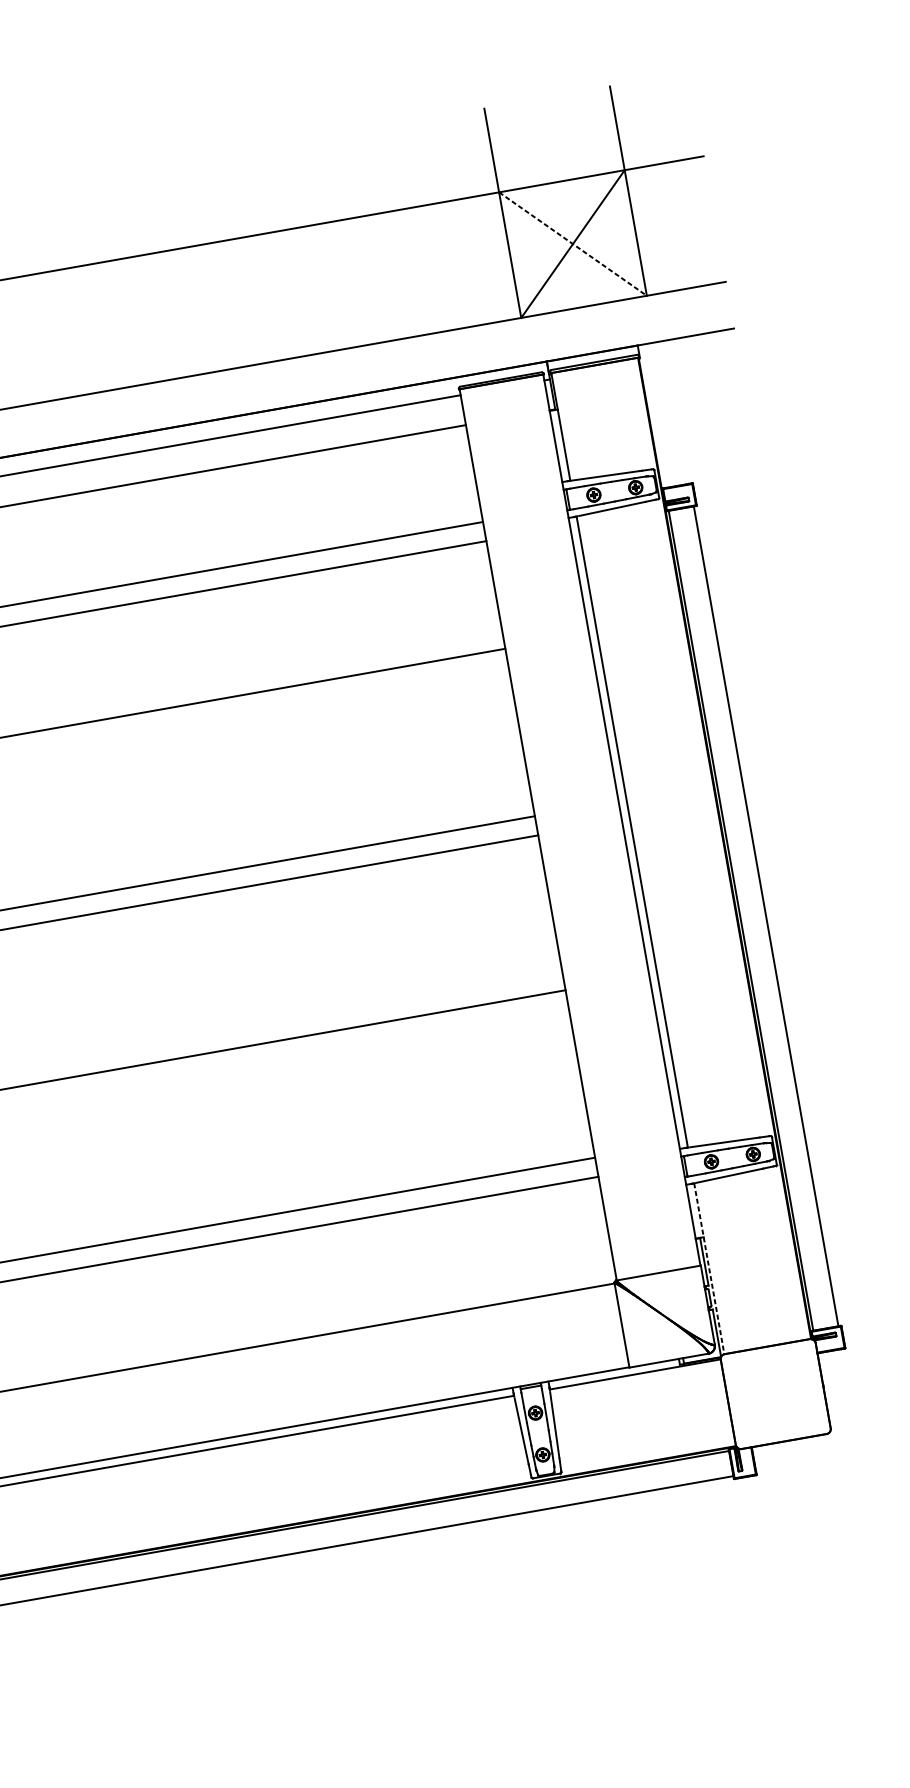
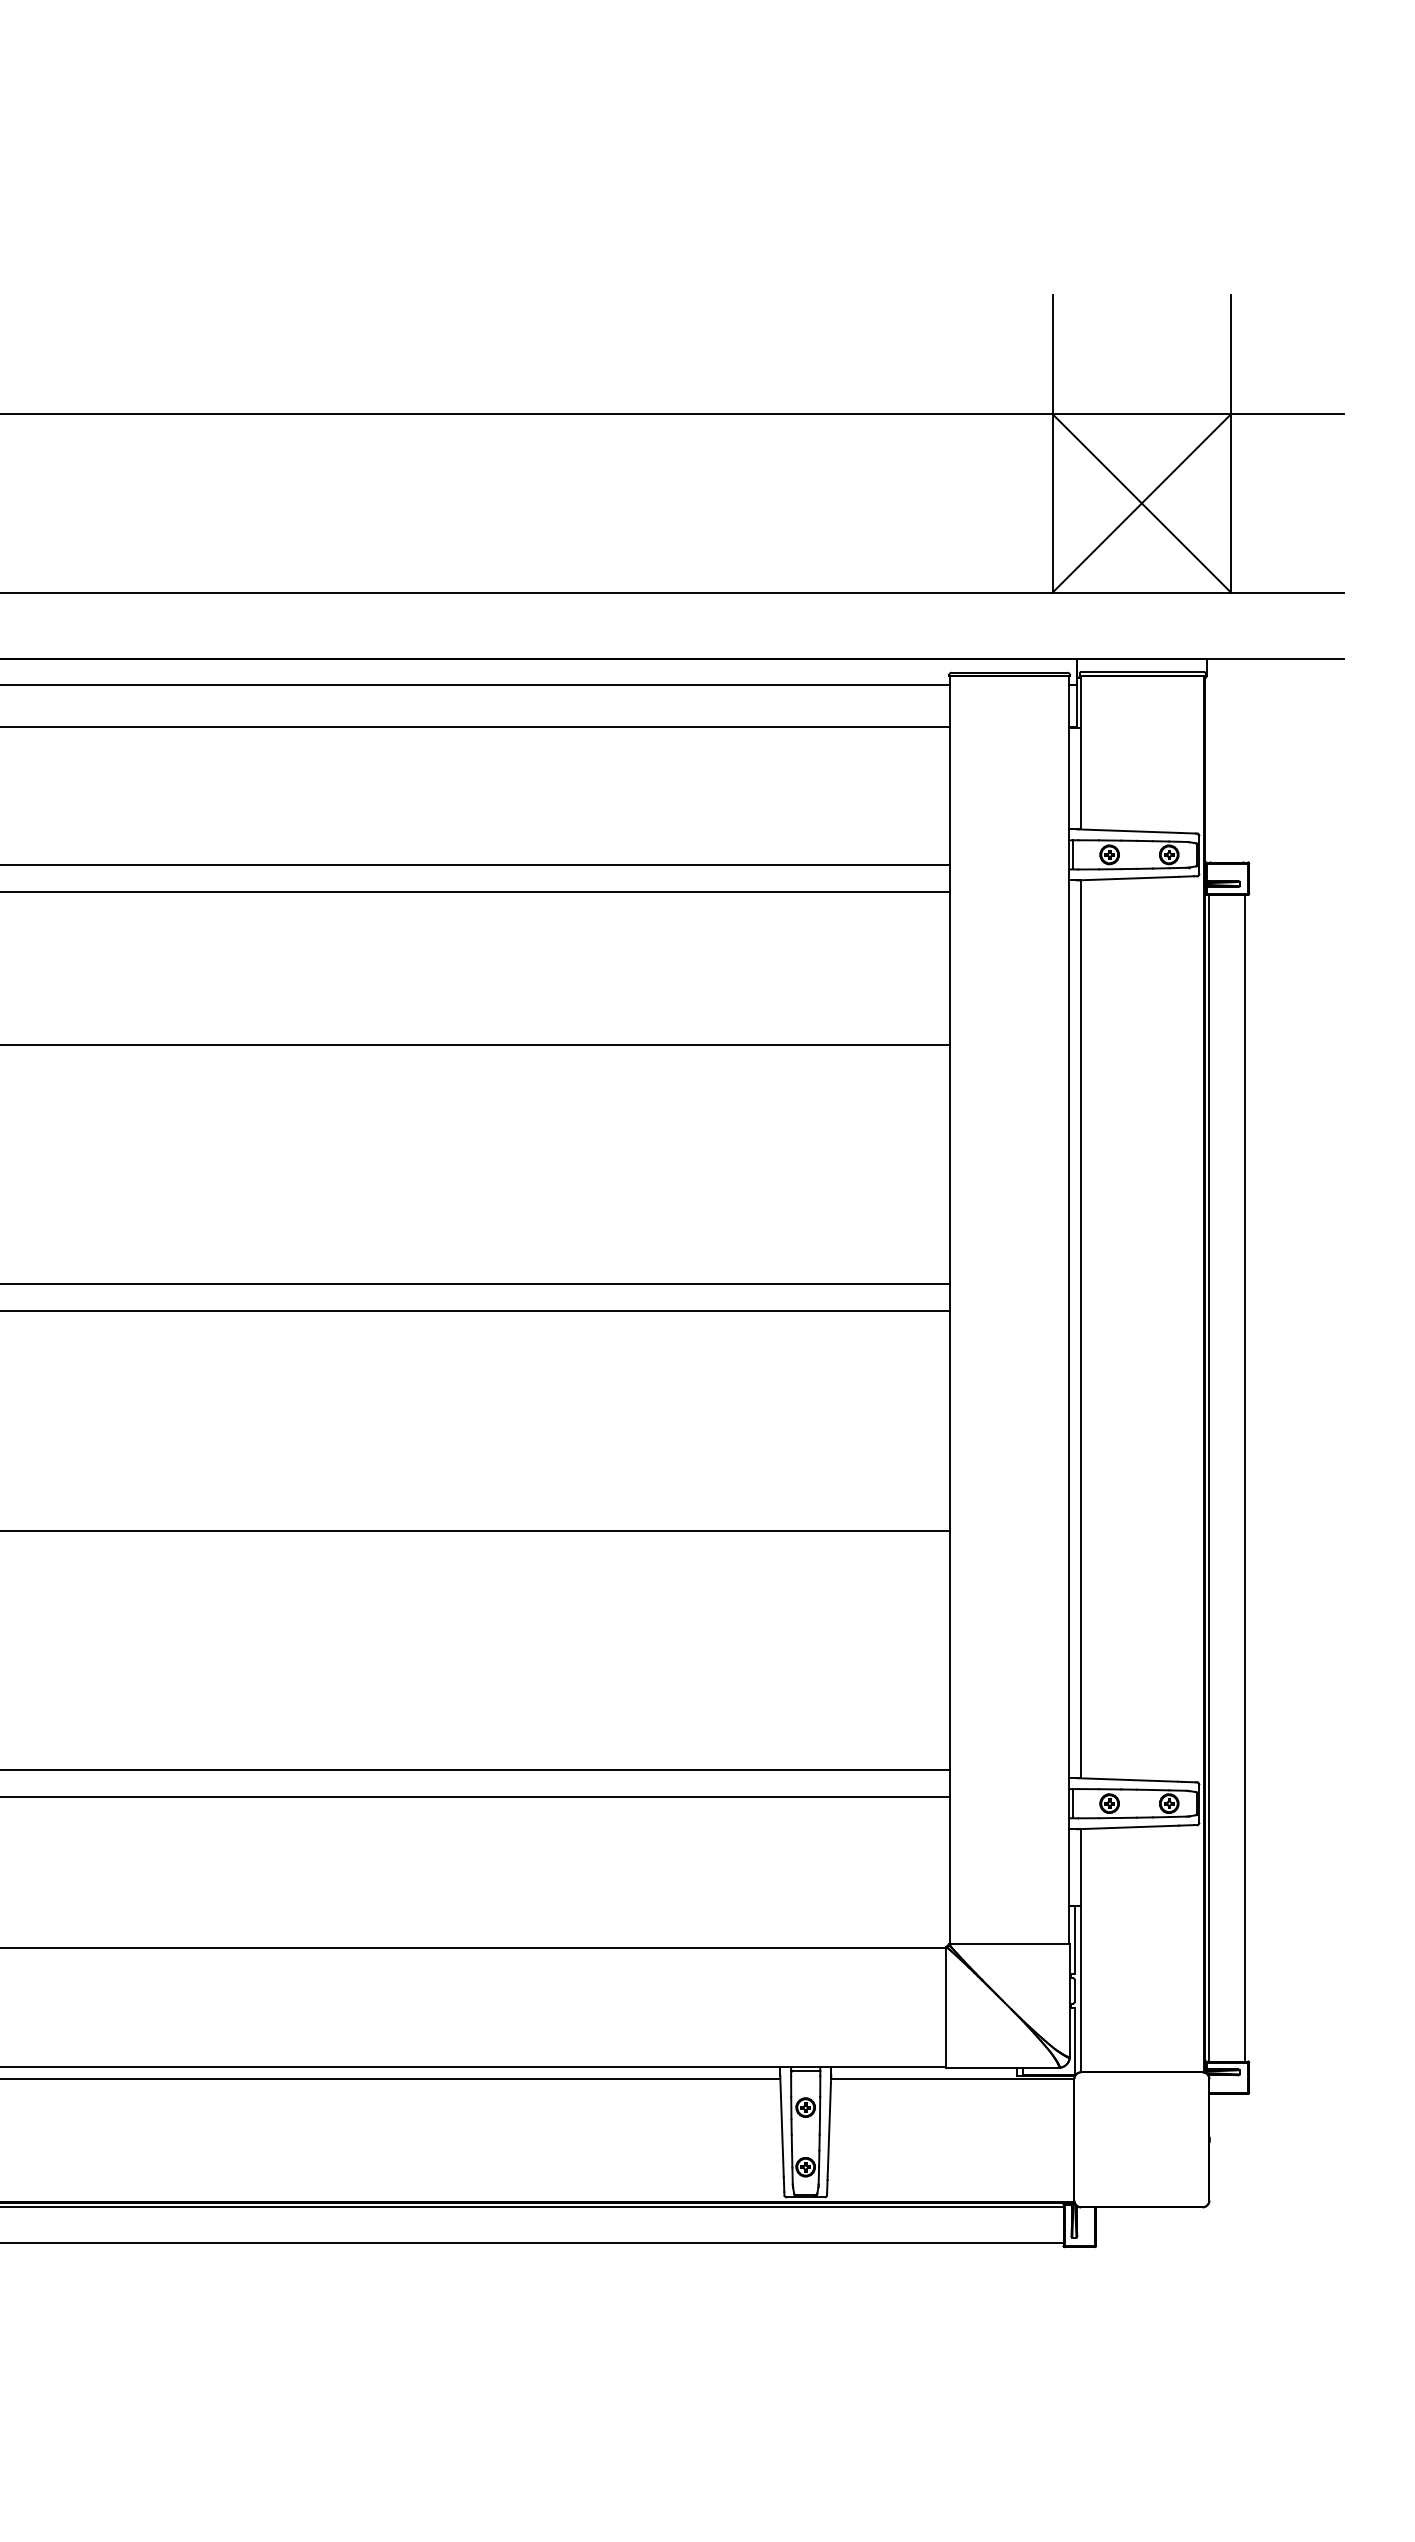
line: (573, 244) -> (1142, 503), dashed -> solid
line: (709, 1268) -> (1080, 1950), dashed -> solid

